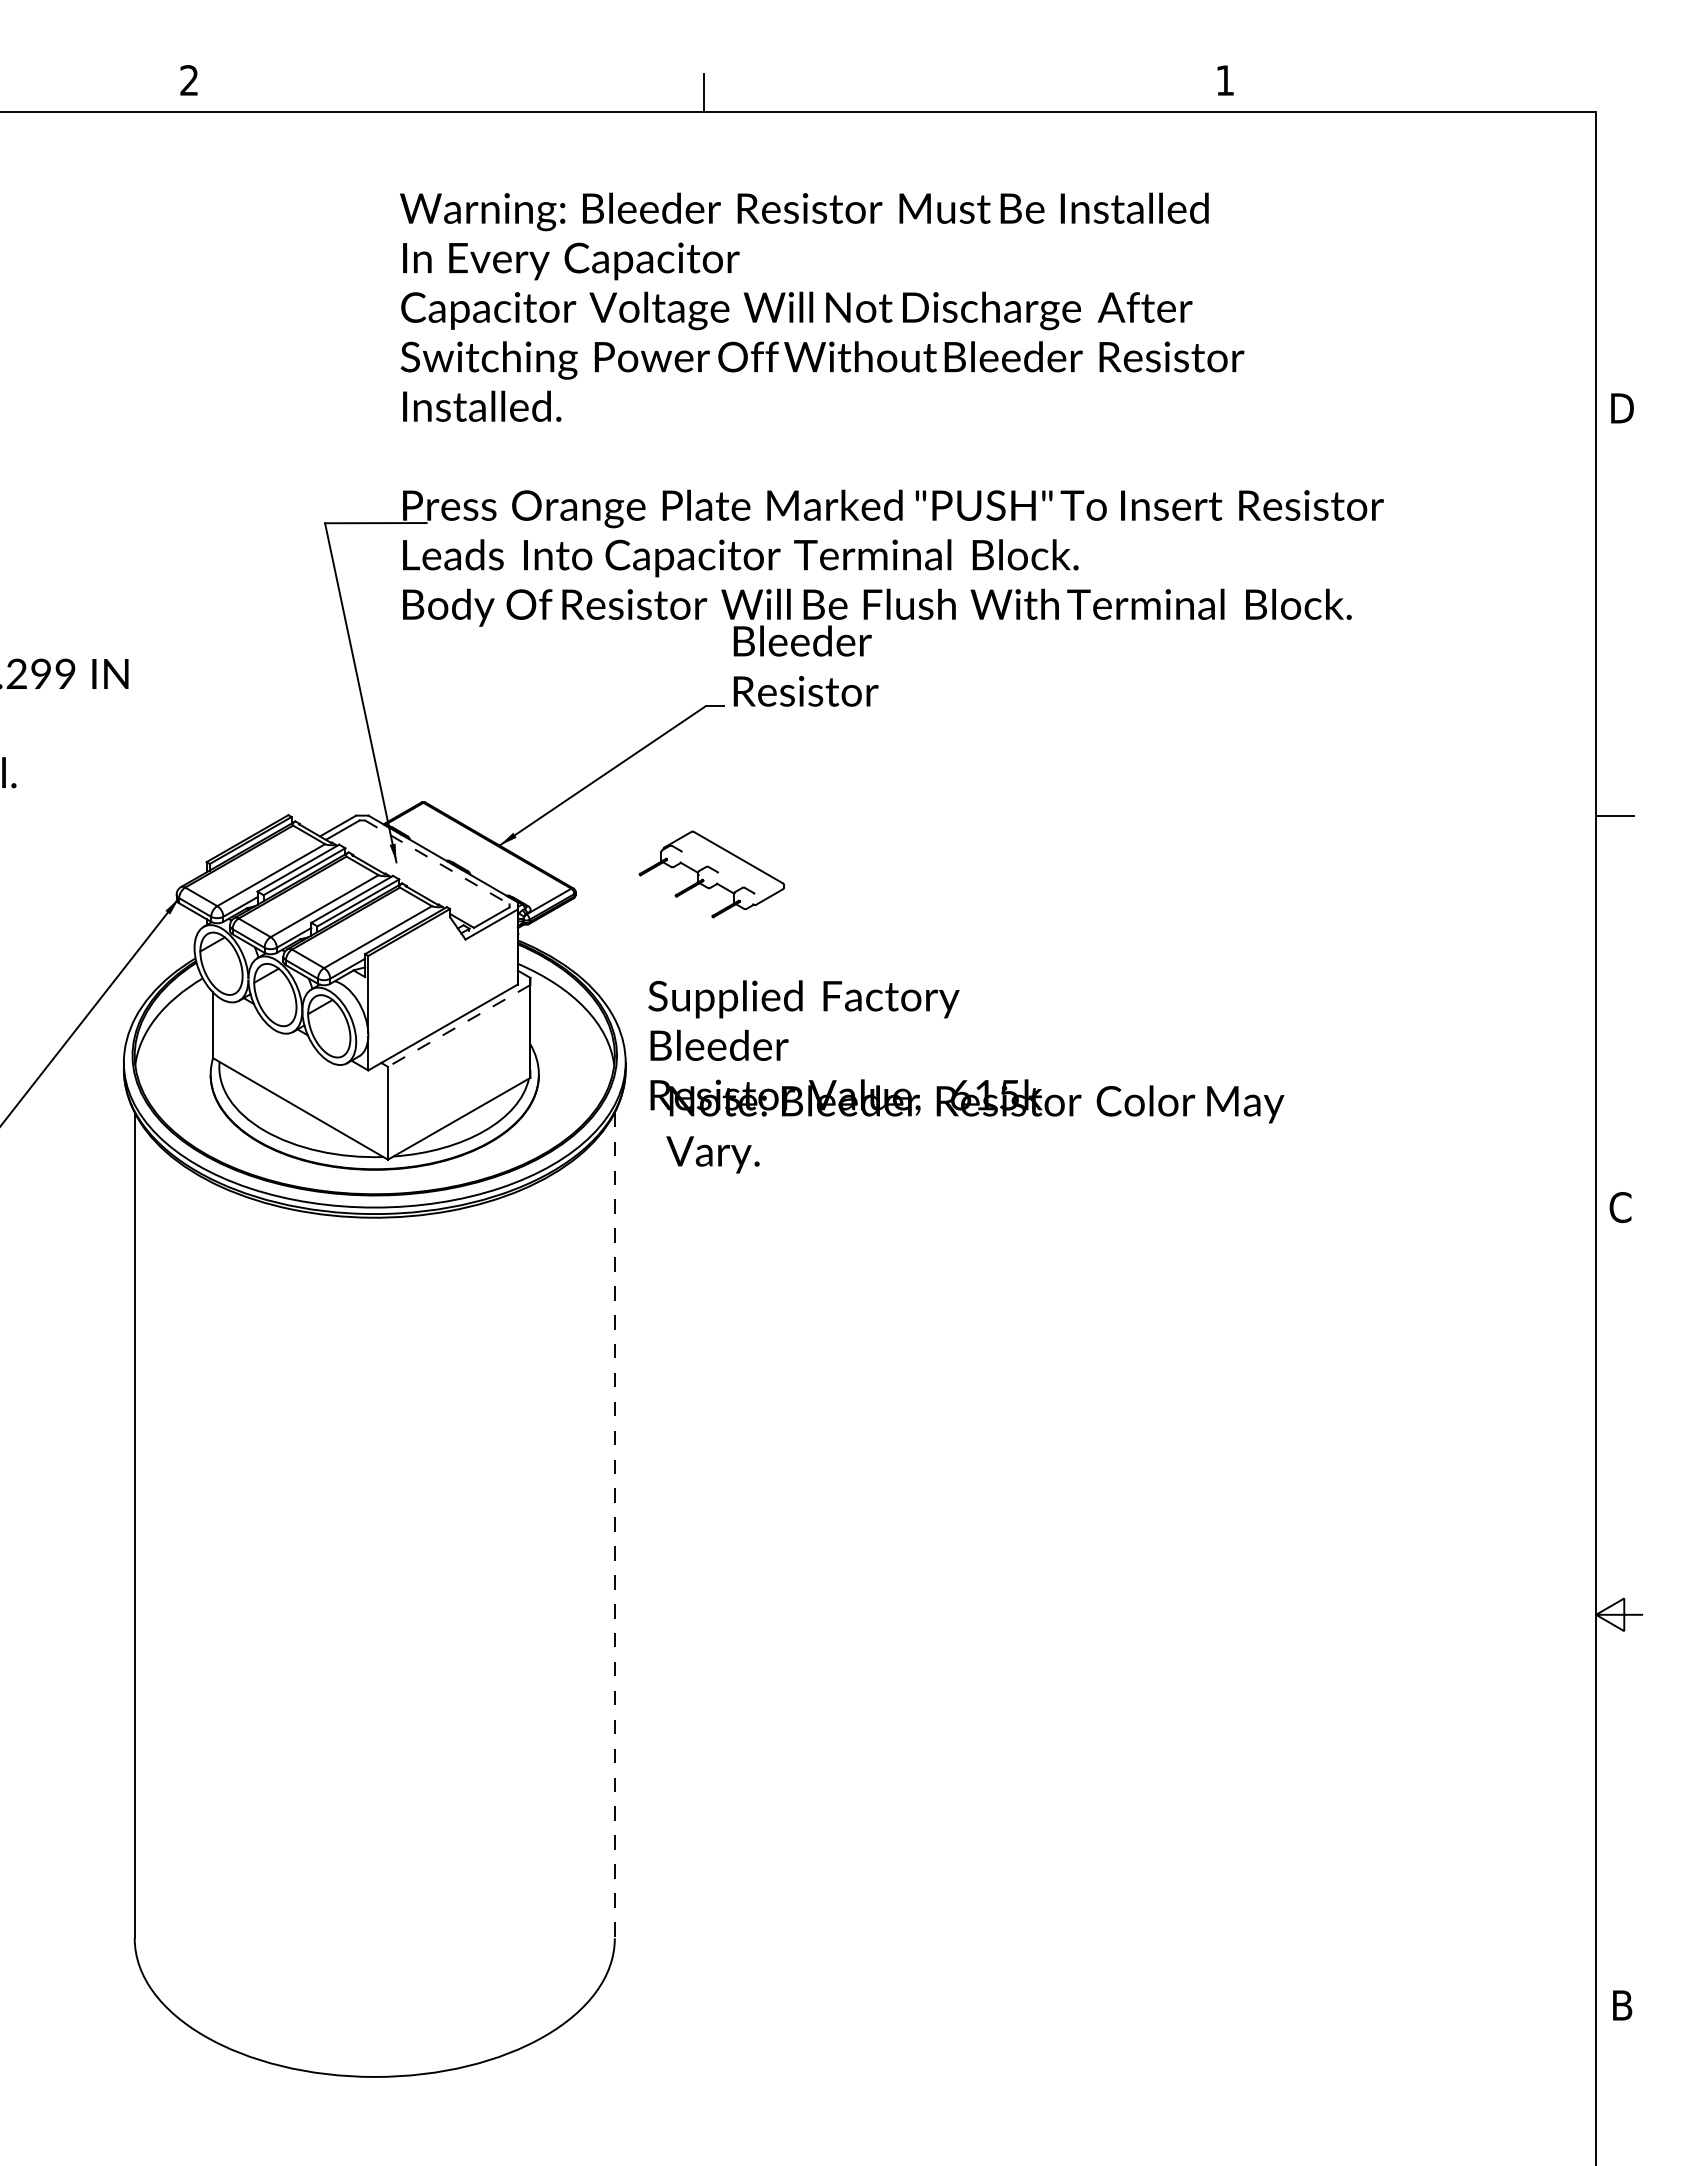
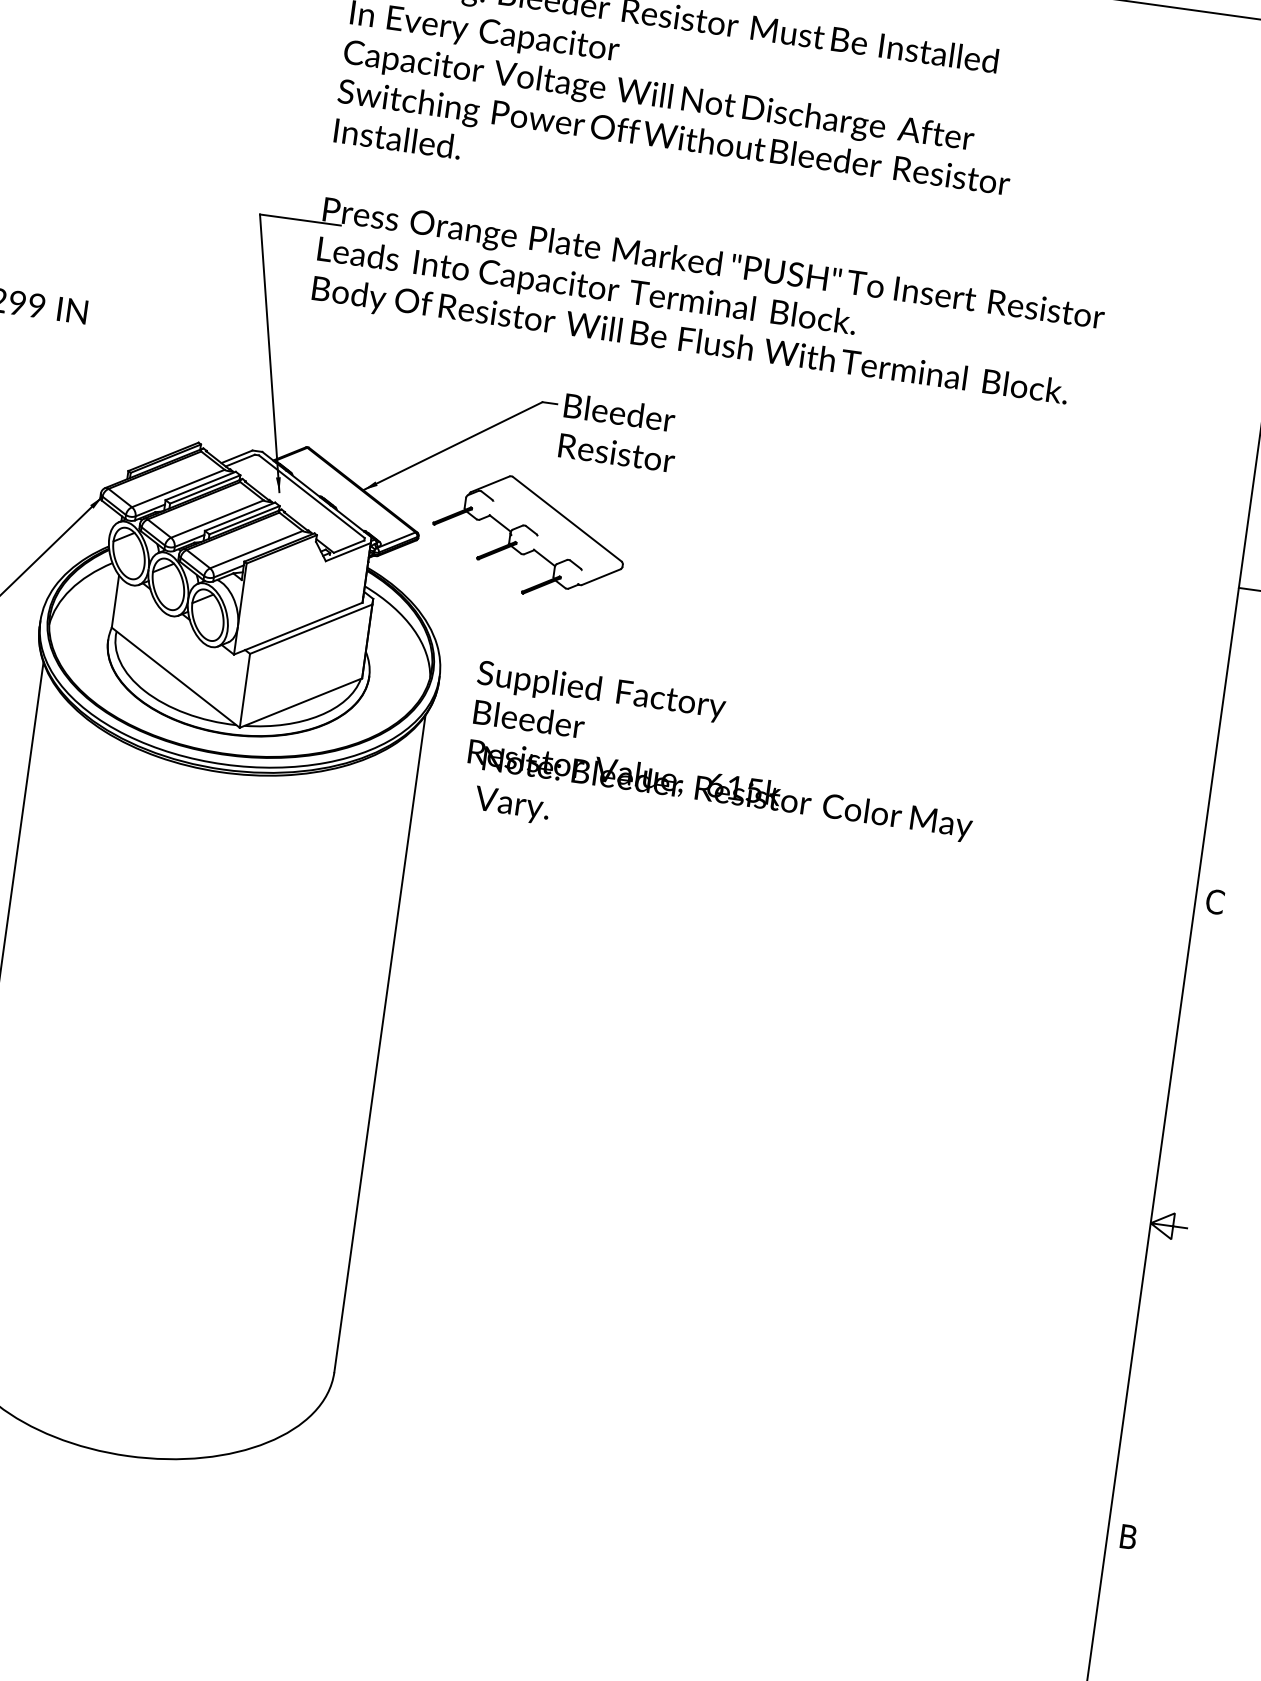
text: (805, 665) -> (619, 432), moved
line: (437, 862) -> (312, 496), dashed -> solid
part: (711, 874) -> (528, 536), size x1.67
line: (458, 1026) -> (310, 629), dashed -> solid
text: (966, 1076) -> (722, 771), moved
line: (614, 1525) -> (379, 1043), dashed -> solid

